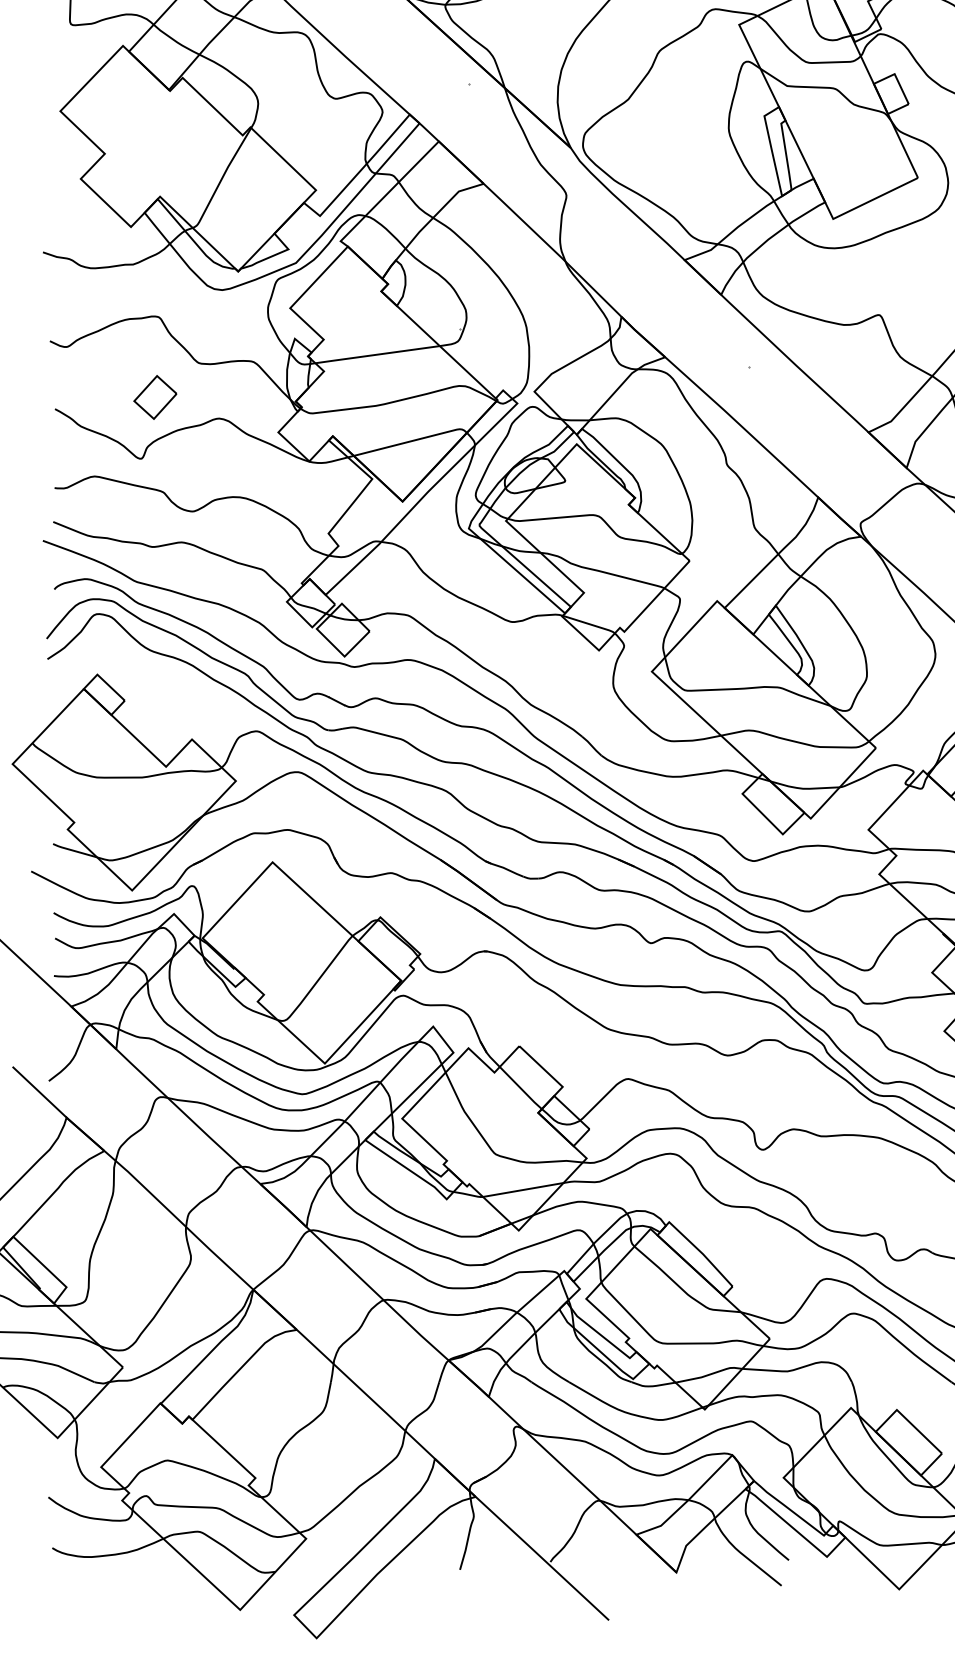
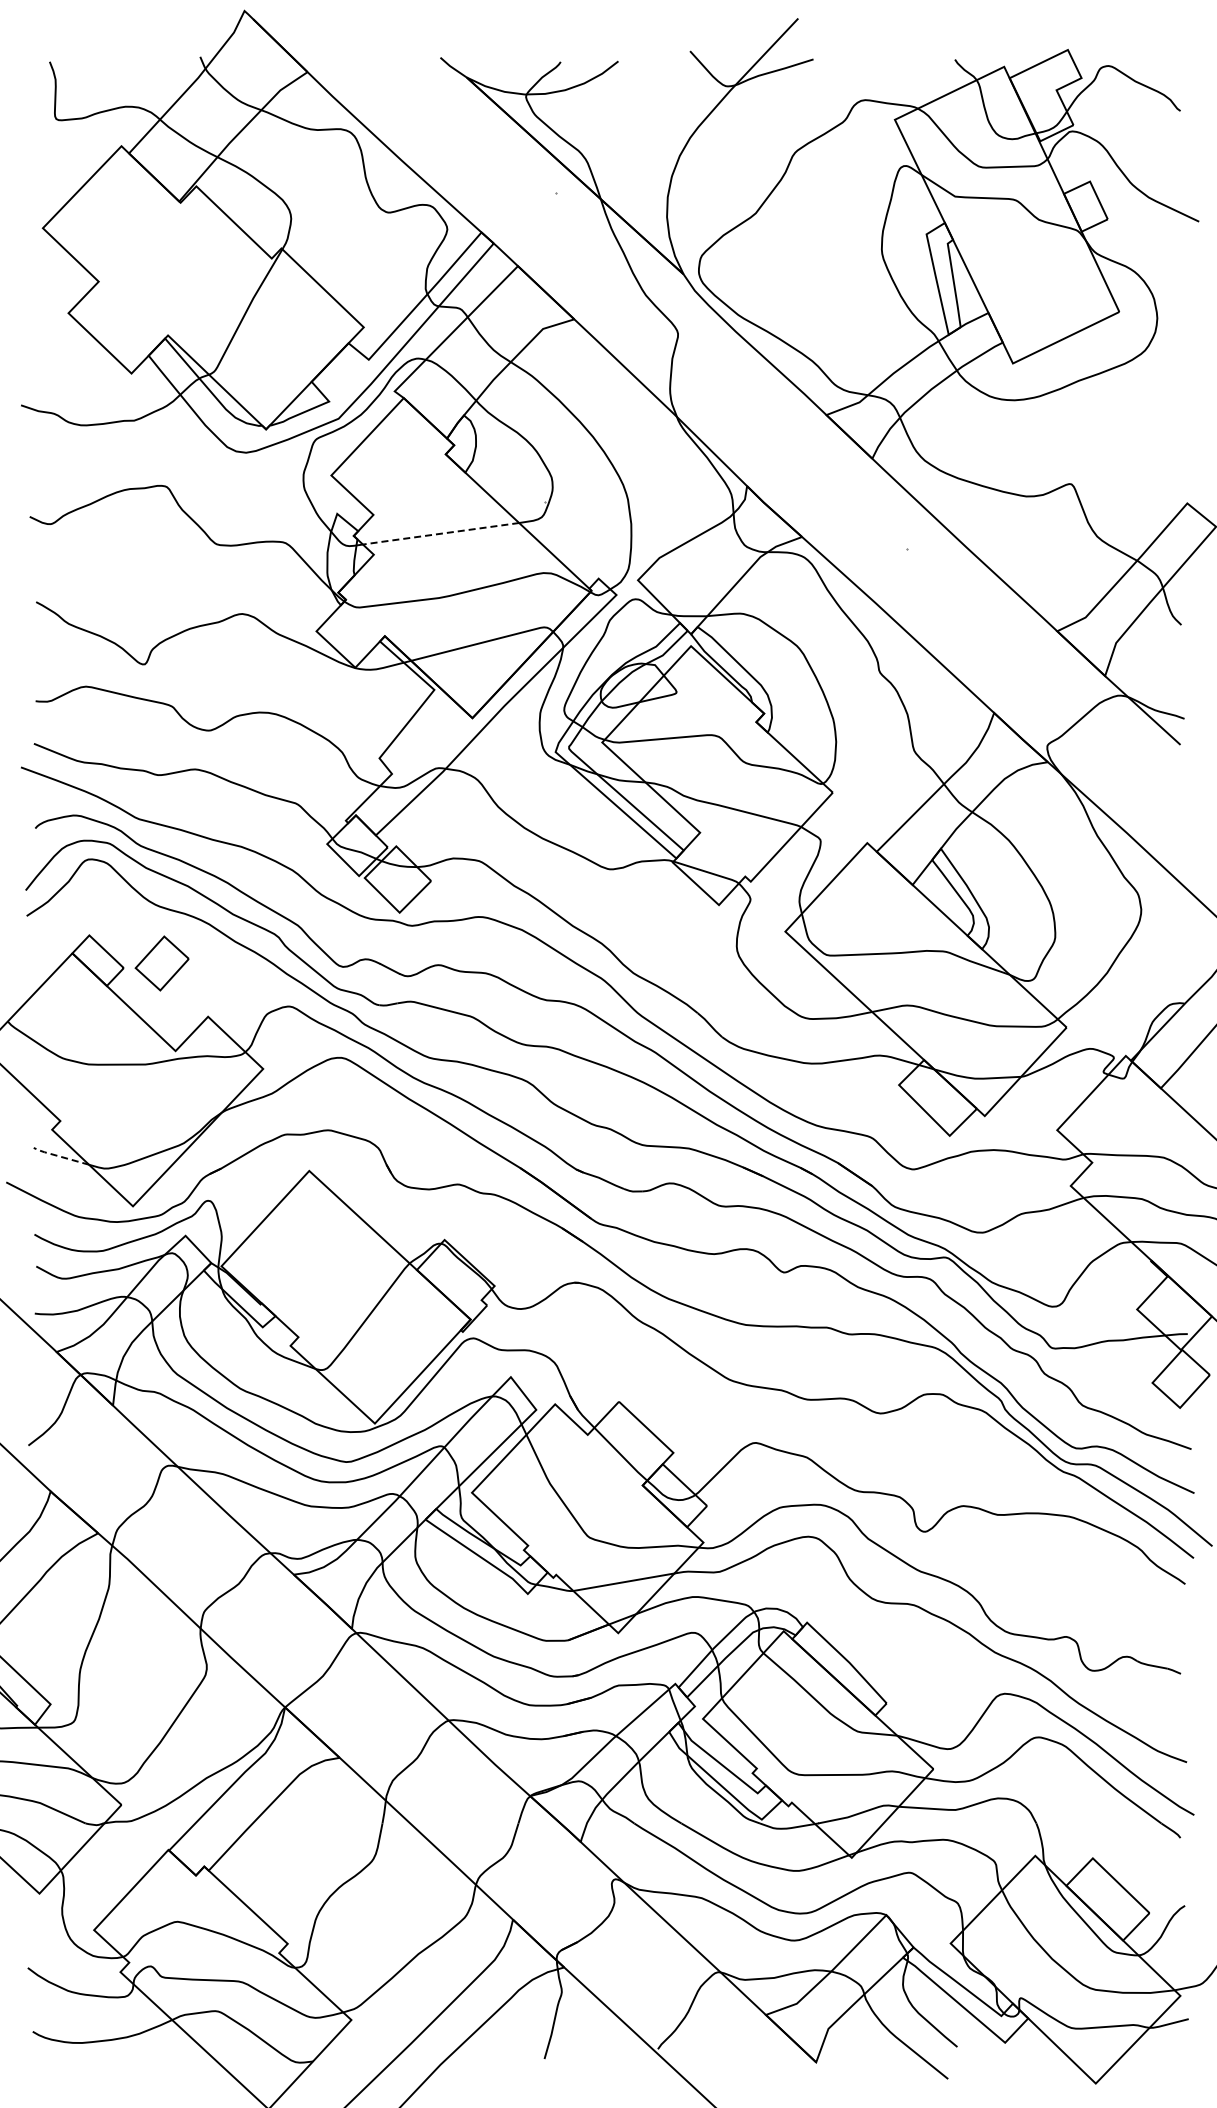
line: (377, 354) -> (440, 533), solid -> dashed
part: (154, 397) -> (161, 963), moved
line: (73, 850) -> (59, 1156), solid -> dashed

